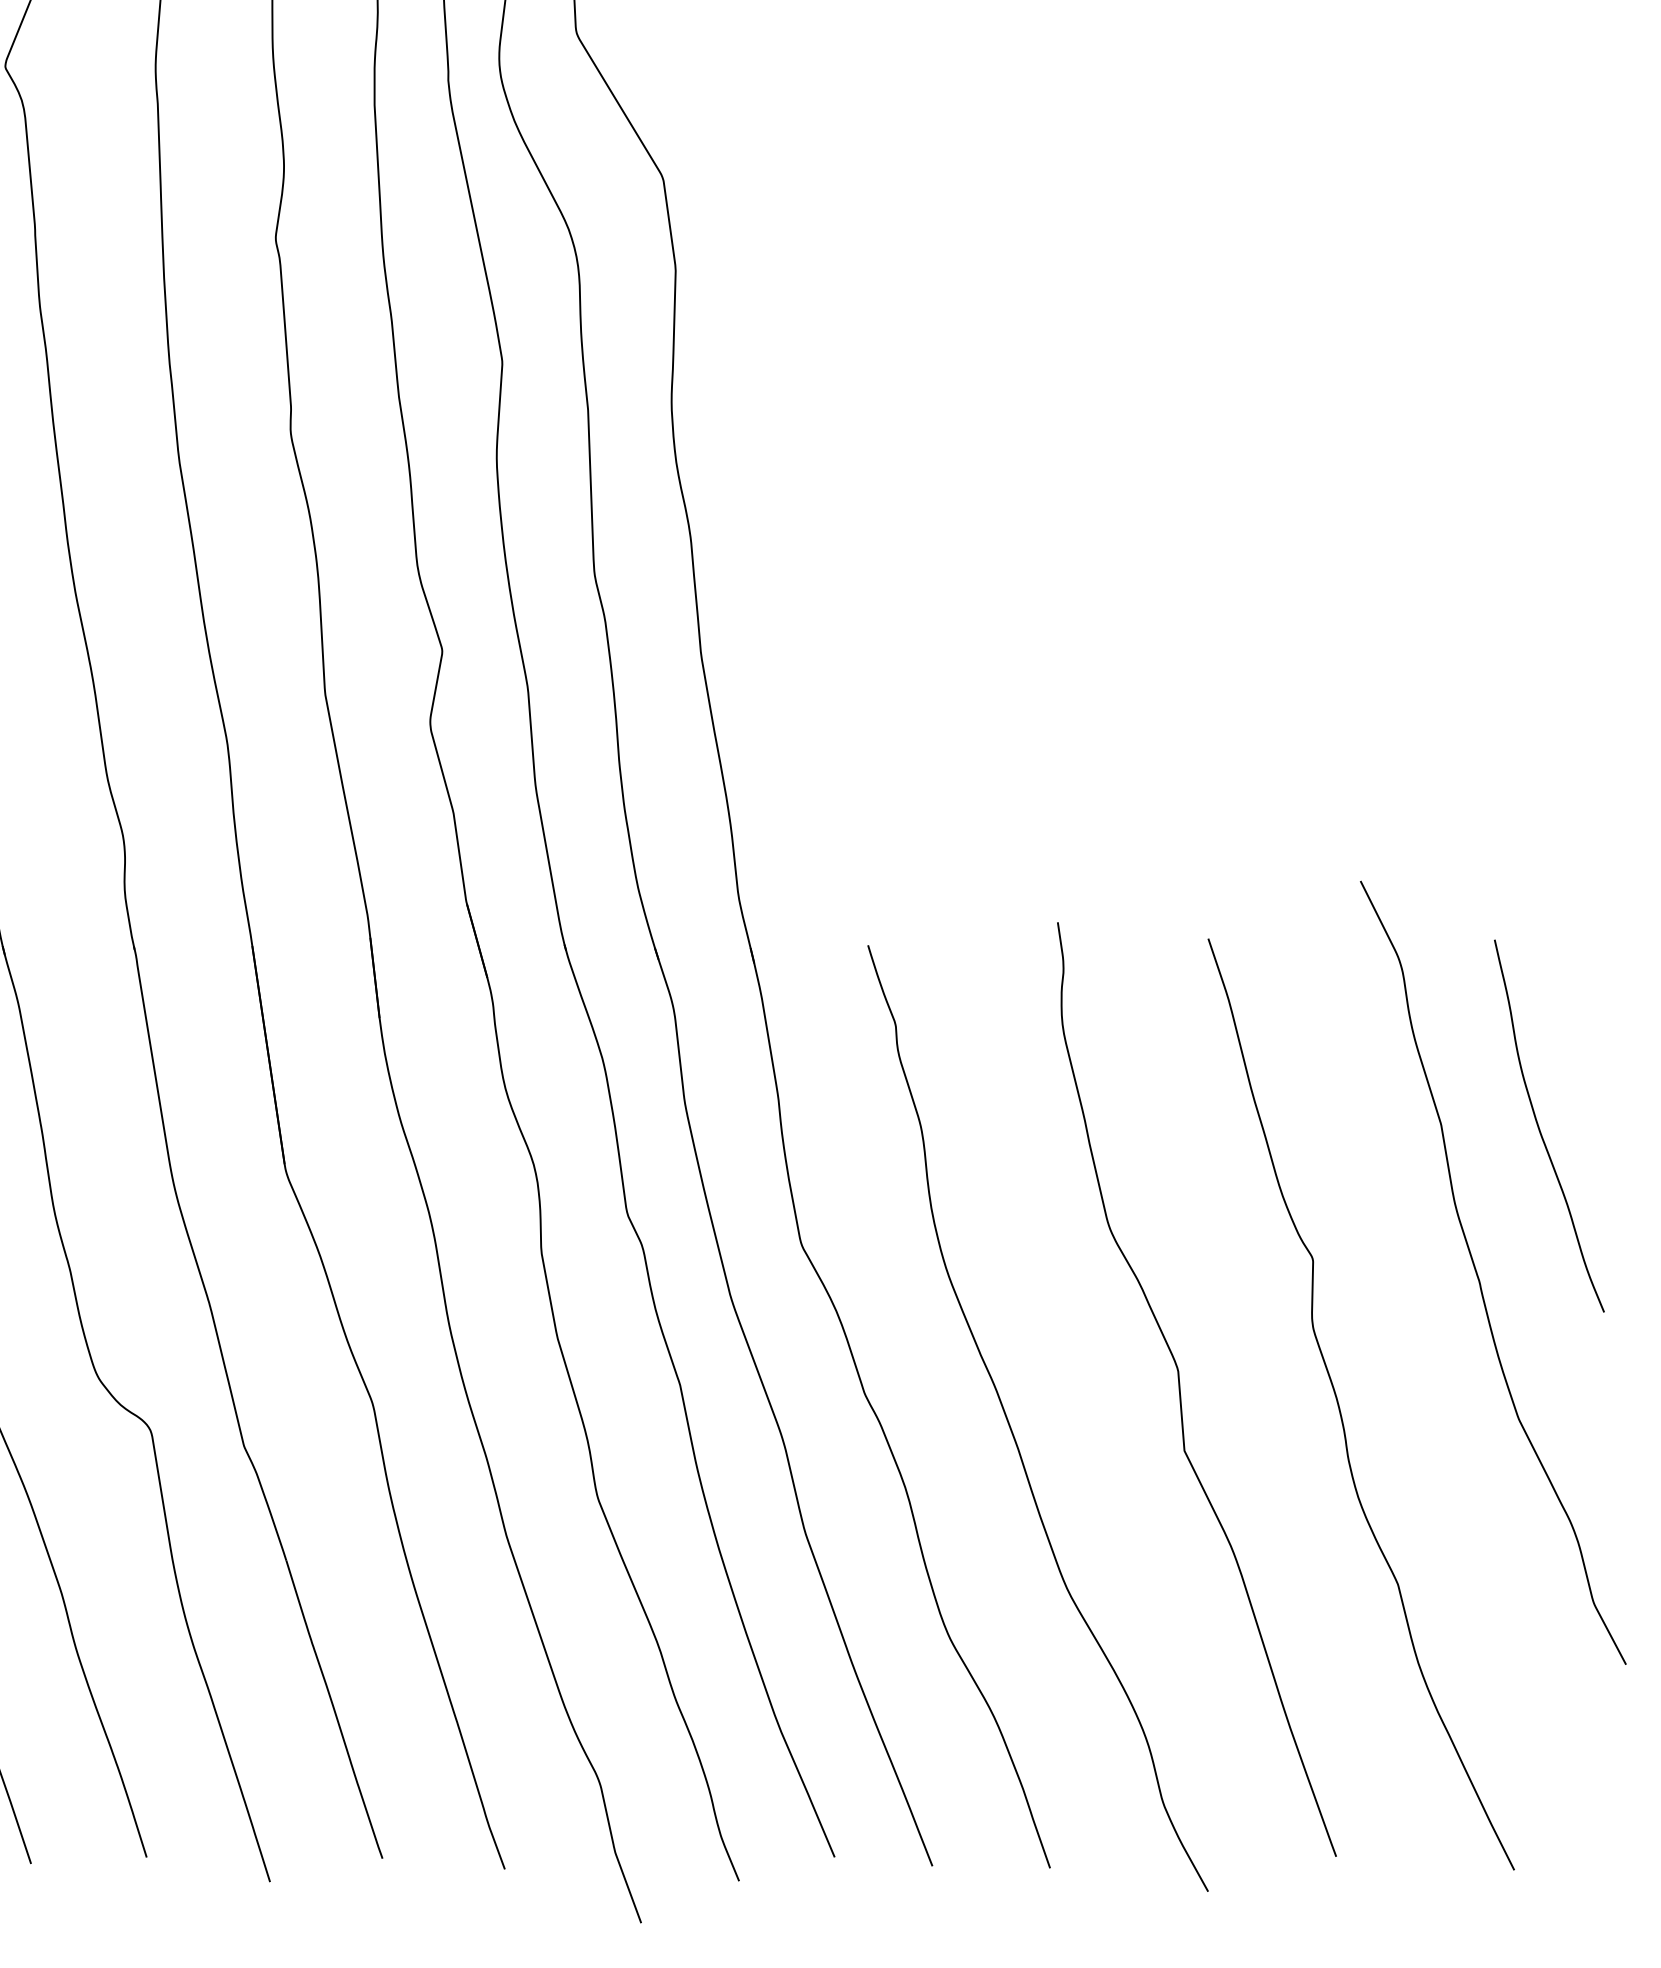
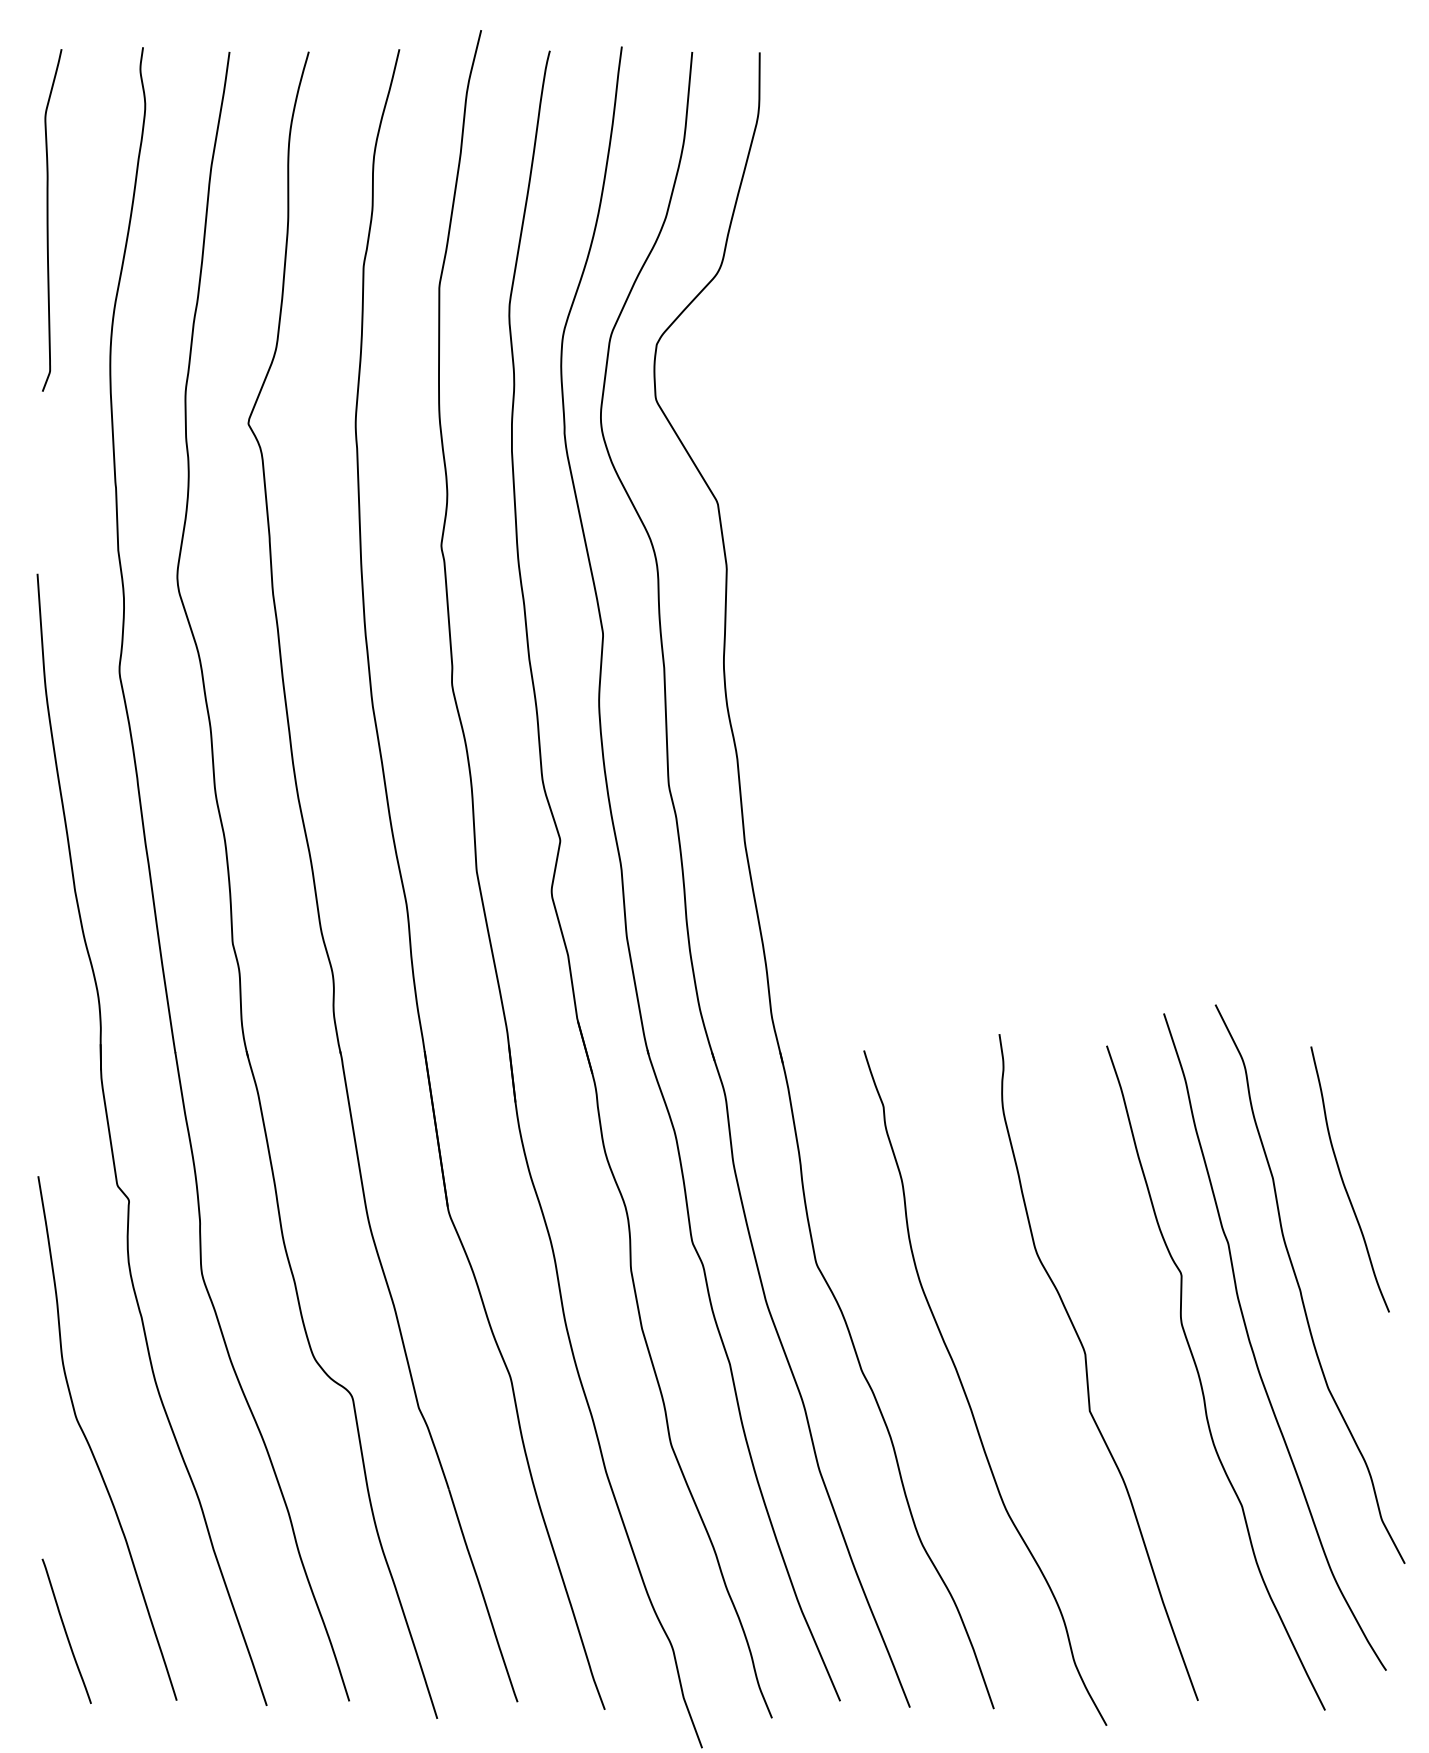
curve: (1413, 1364) -> (1253, 1349), added

